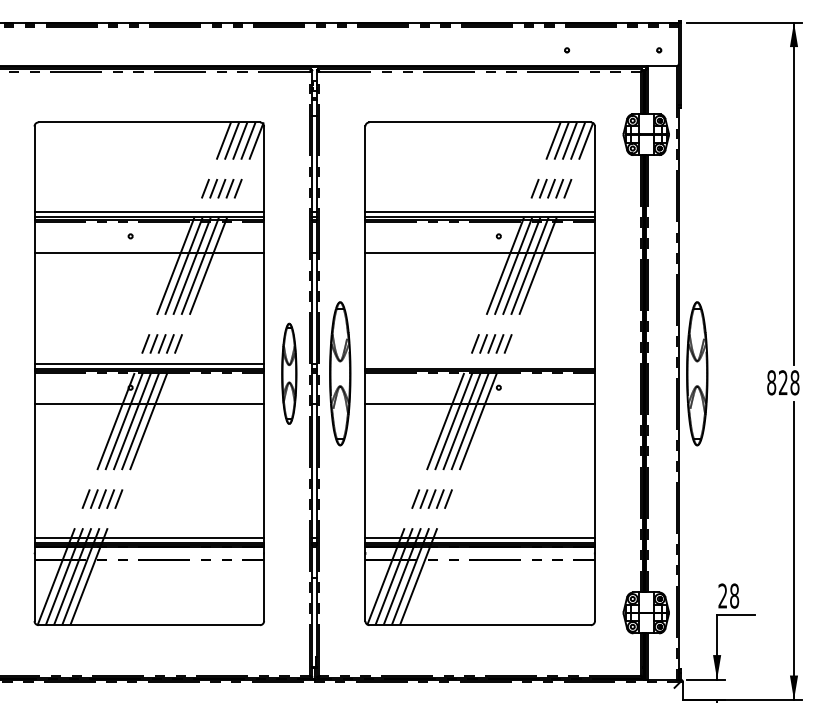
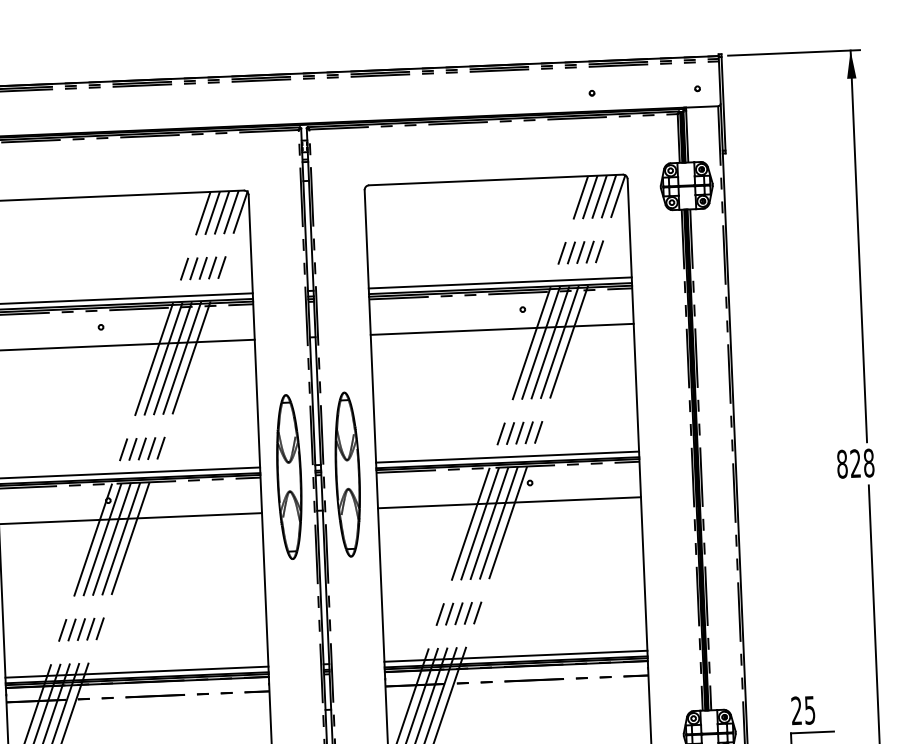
line: (479, 364) -> (506, 457), added
part: (289, 373) -> (289, 476), size x1.43
part: (697, 373) -> (756, 457), removed
text: (734, 595) -> (809, 709), 28 -> 25

